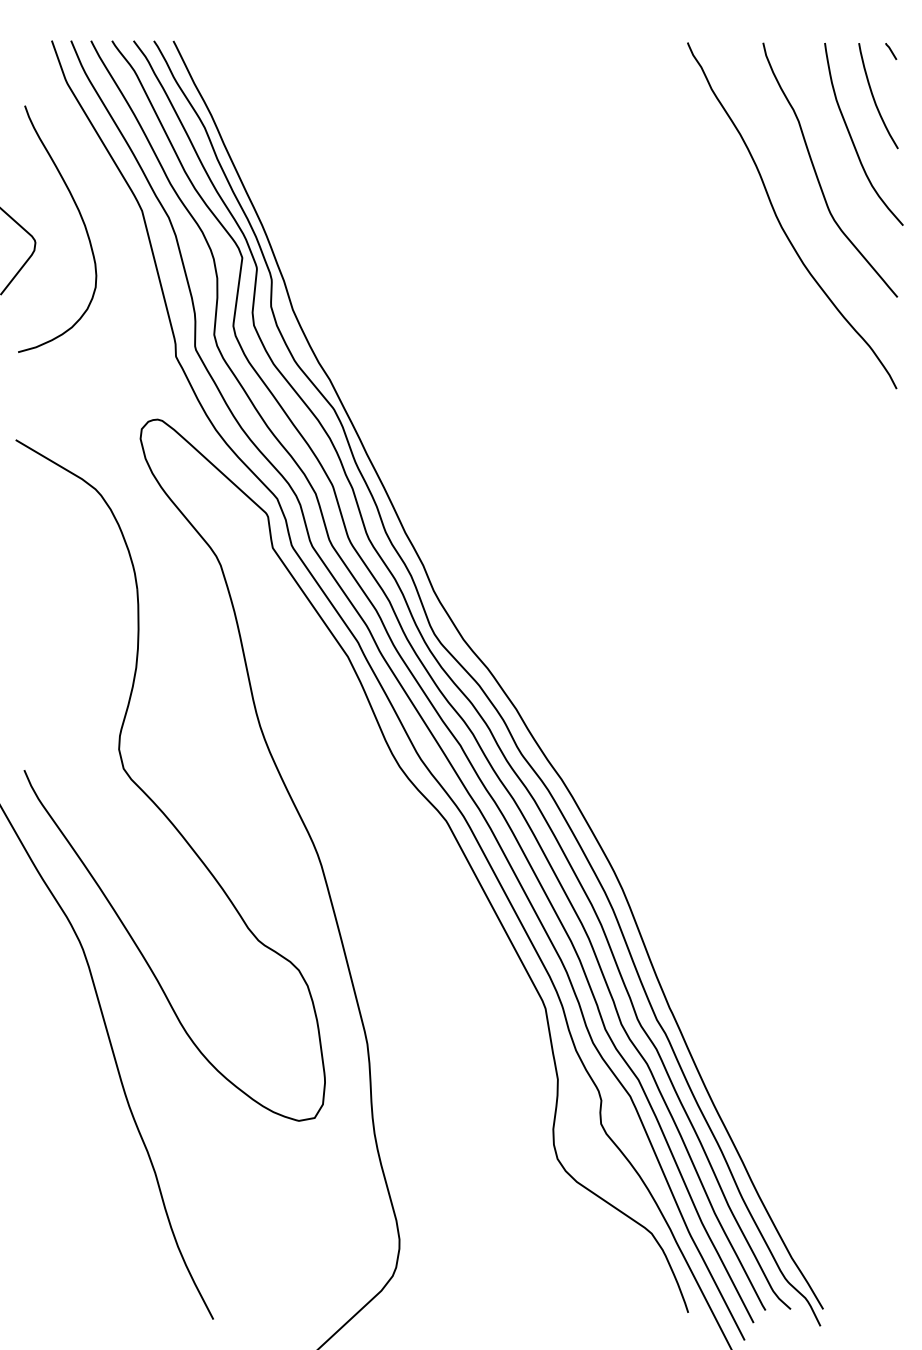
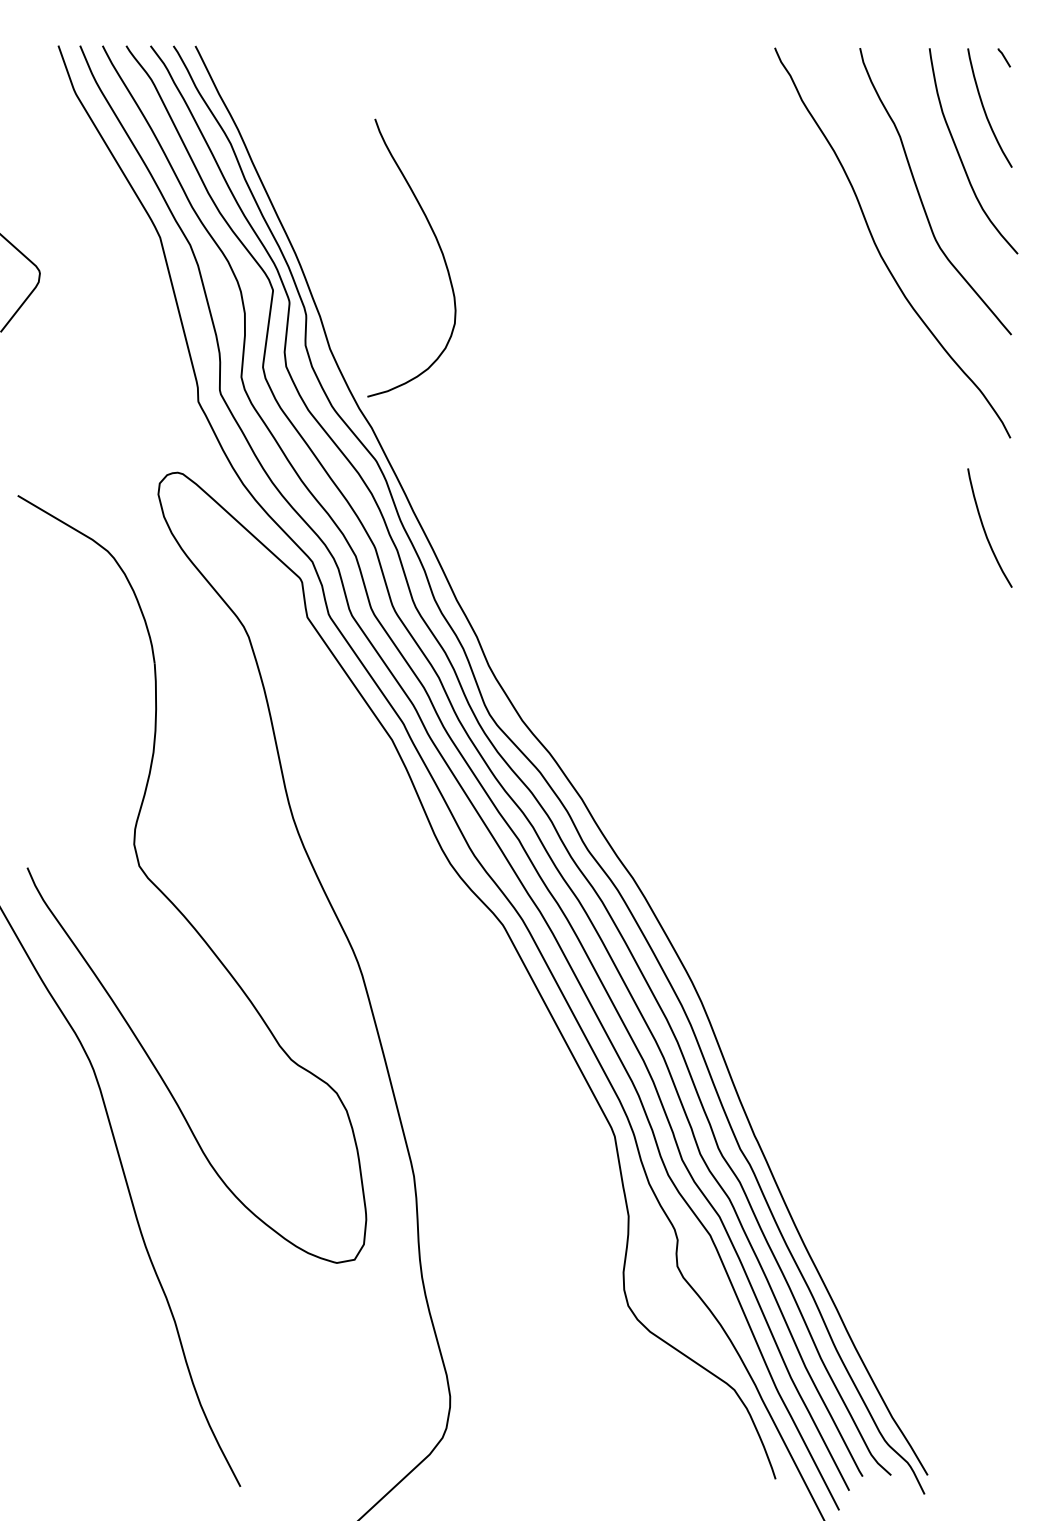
curve: (80, 217) -> (437, 244), moved
curve: (874, 470) -> (985, 529), added

